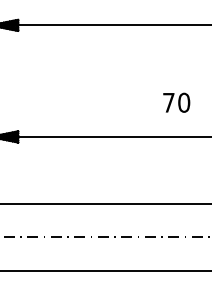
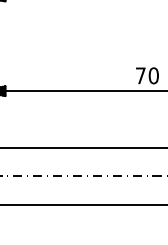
text: (176, 102) -> (147, 75), moved

